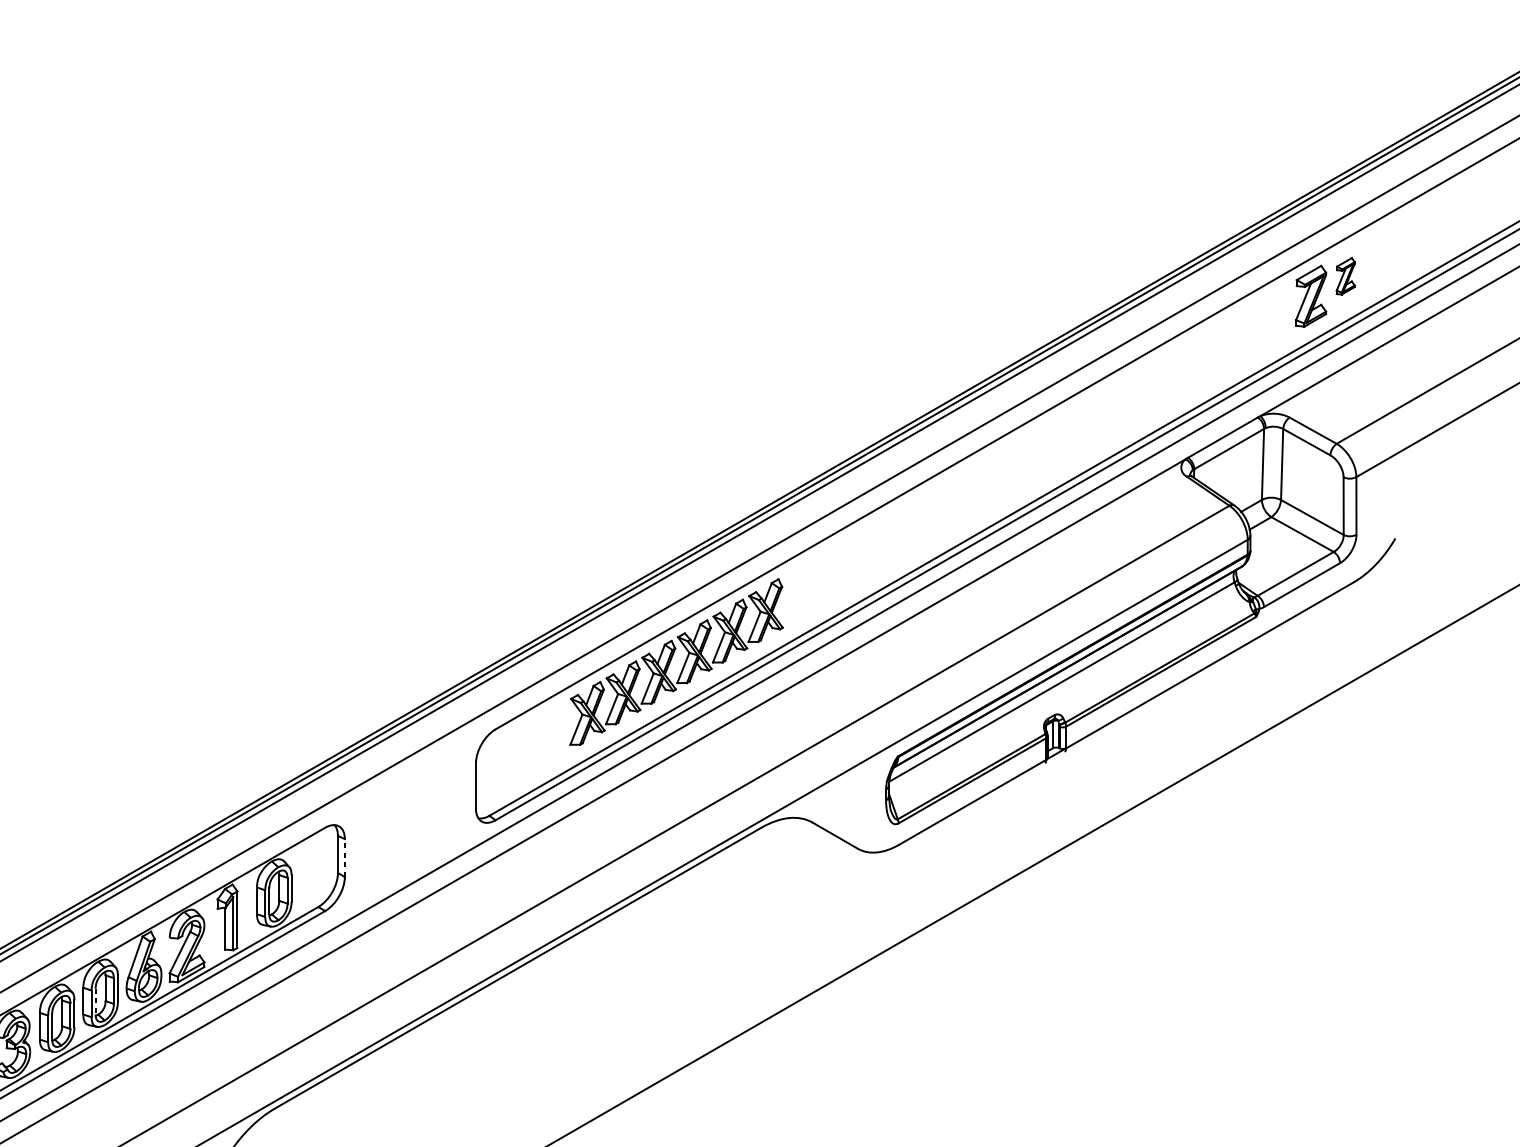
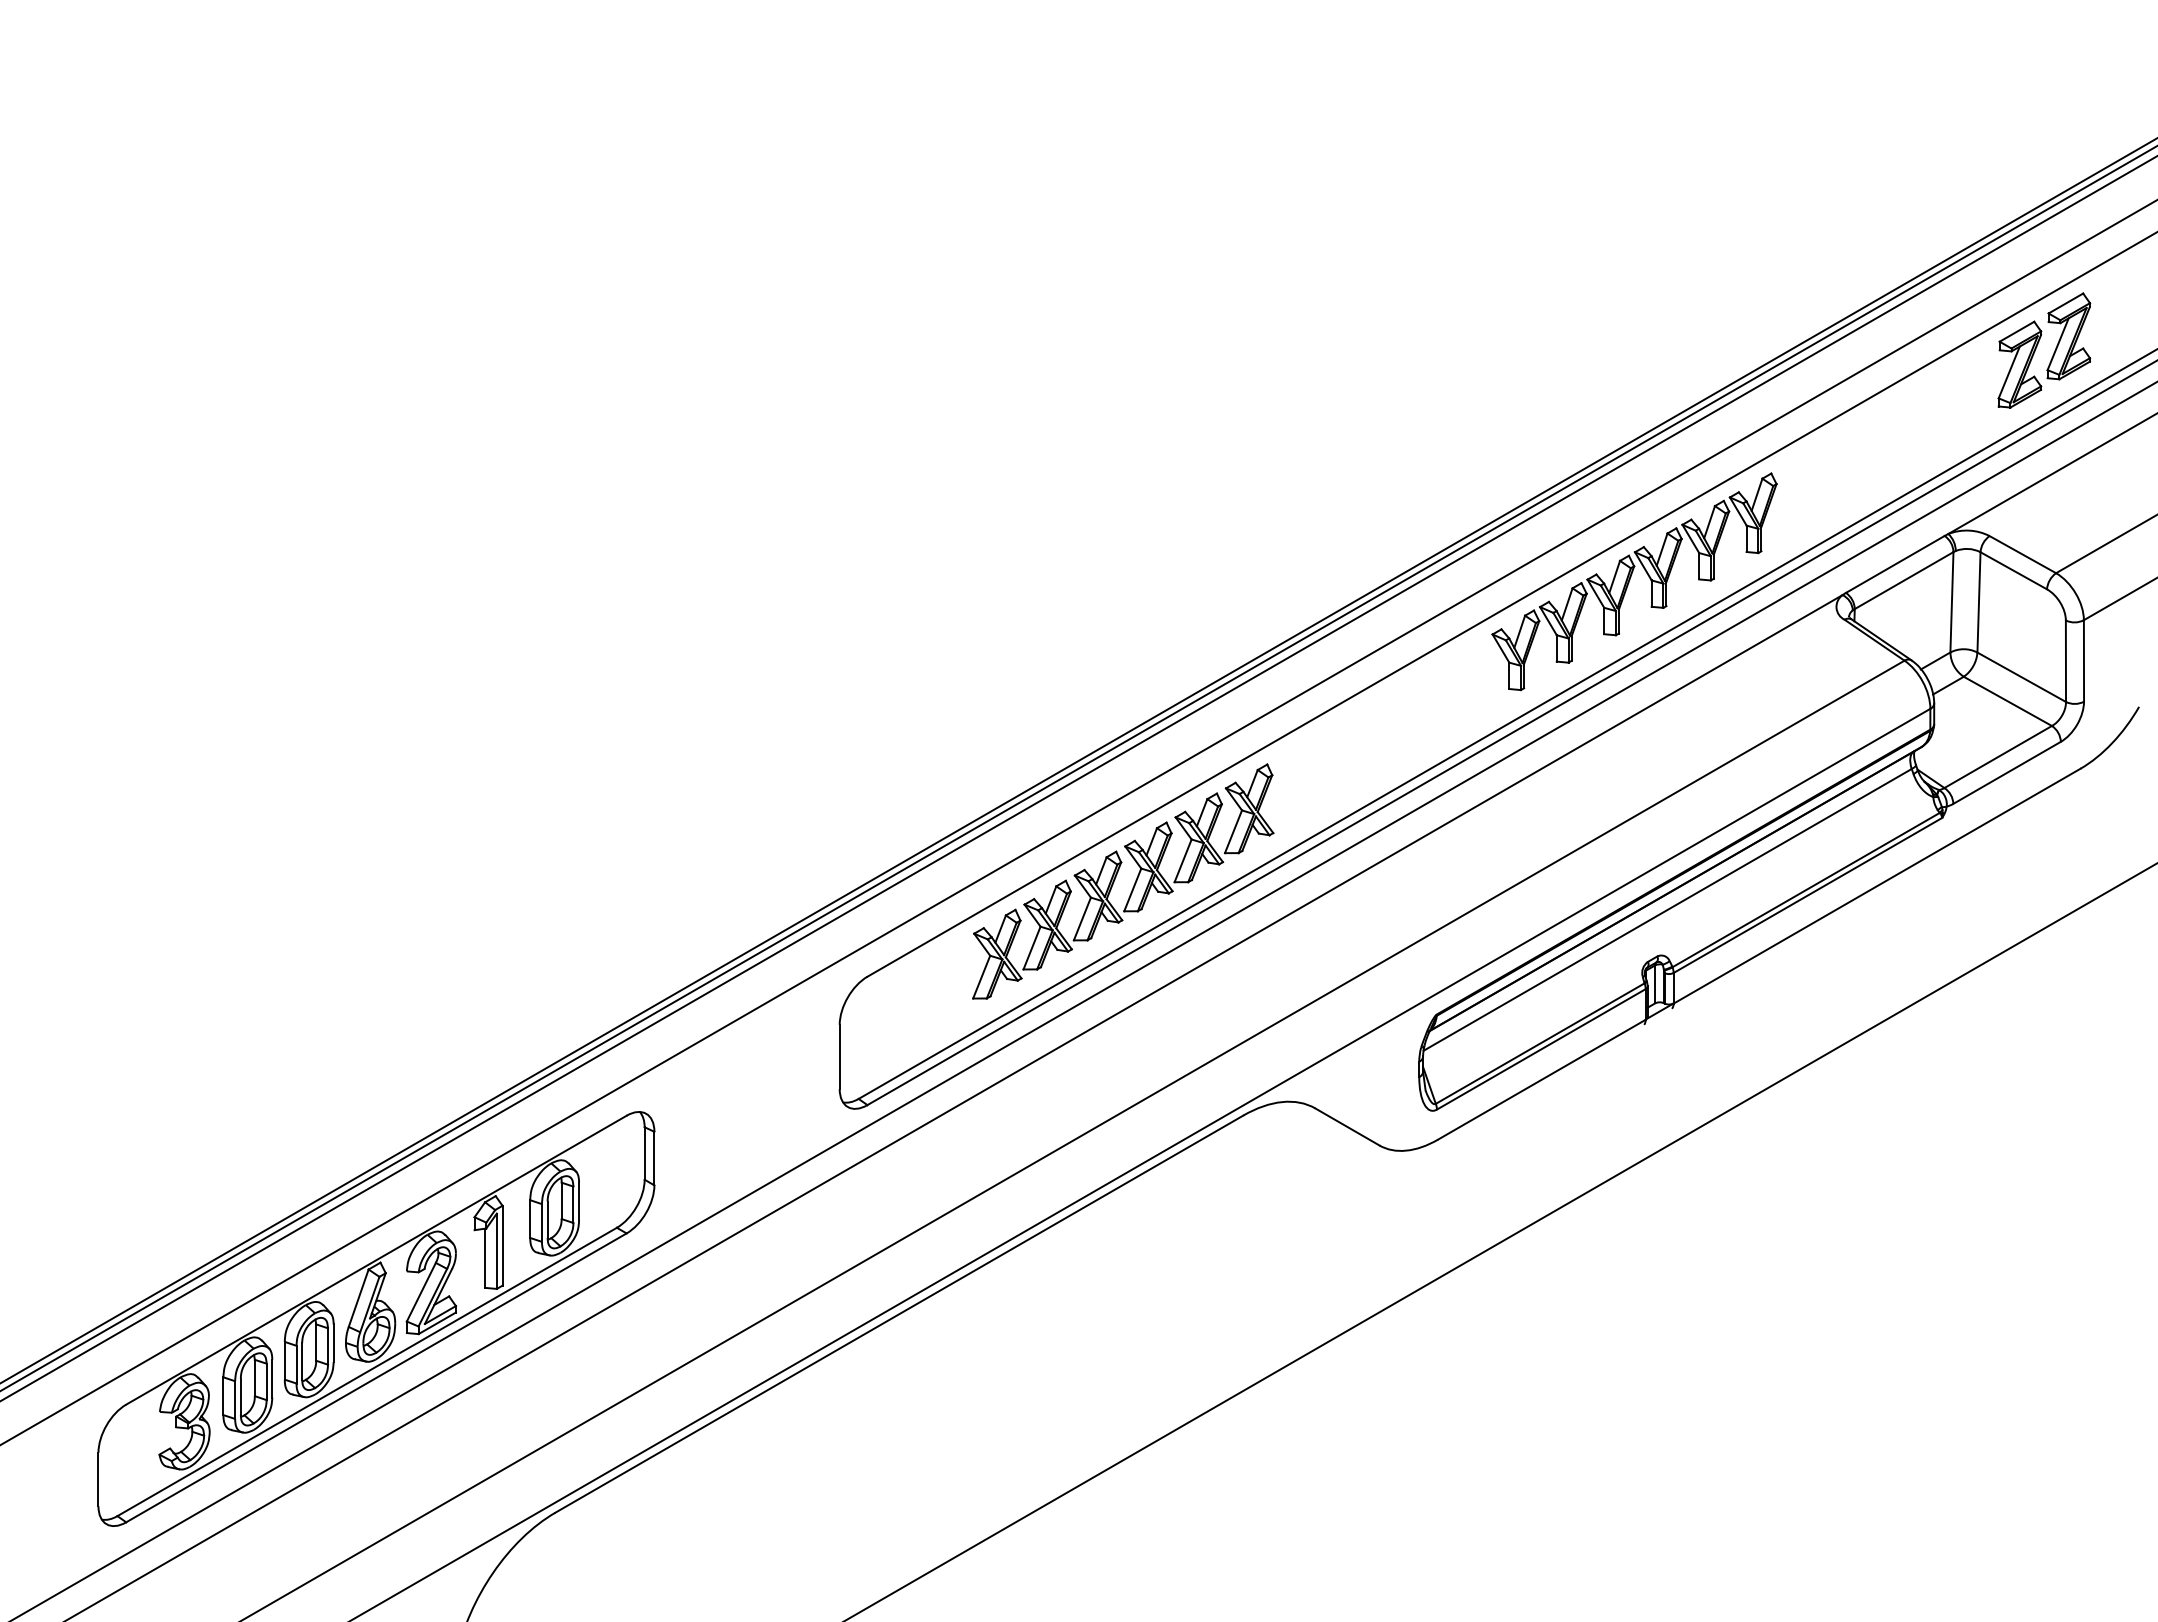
part: (1345, 276) -> (2068, 336), size x1.67
part: (1038, 449) -> (1634, 581), added
line: (344, 858) -> (654, 1158), dashed -> solid
line: (95, 1001) -> (302, 1361), dashed -> solid

